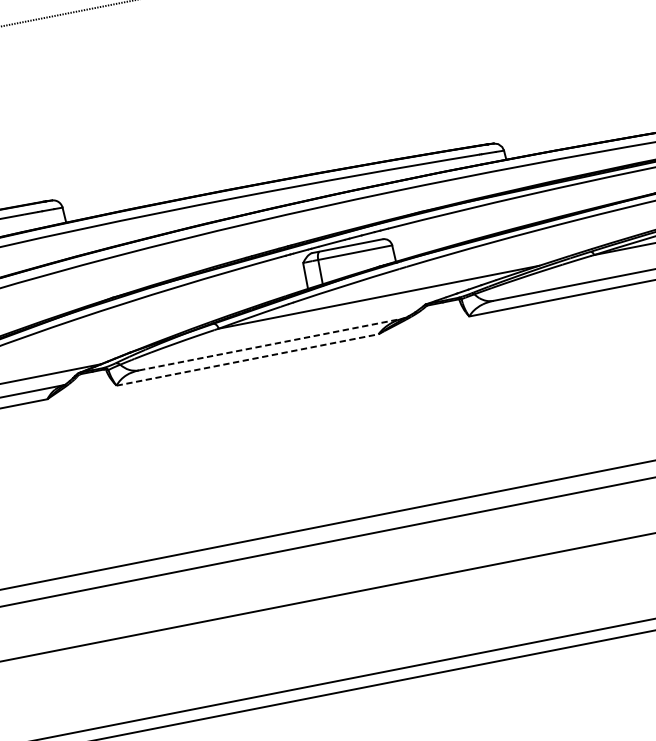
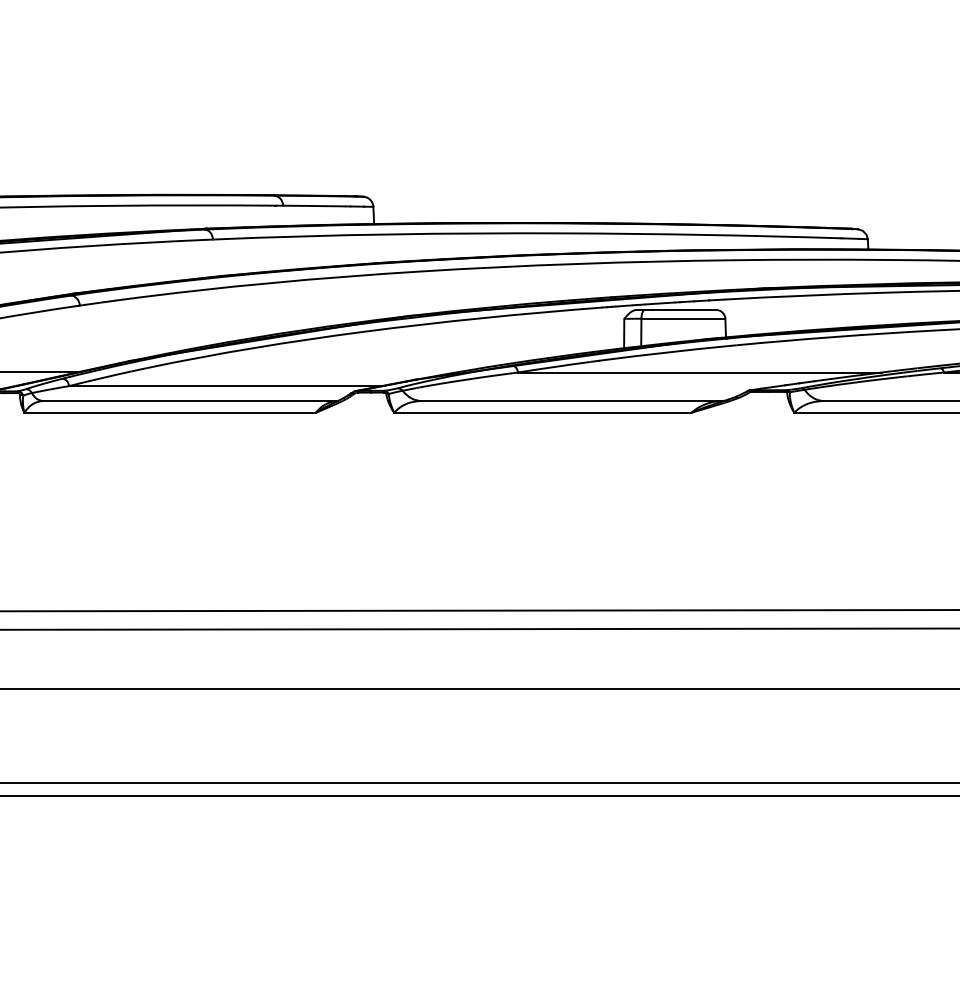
line: (271, 344) -> (572, 401), dashed -> solid
line: (247, 359) -> (542, 412), dashed -> solid

